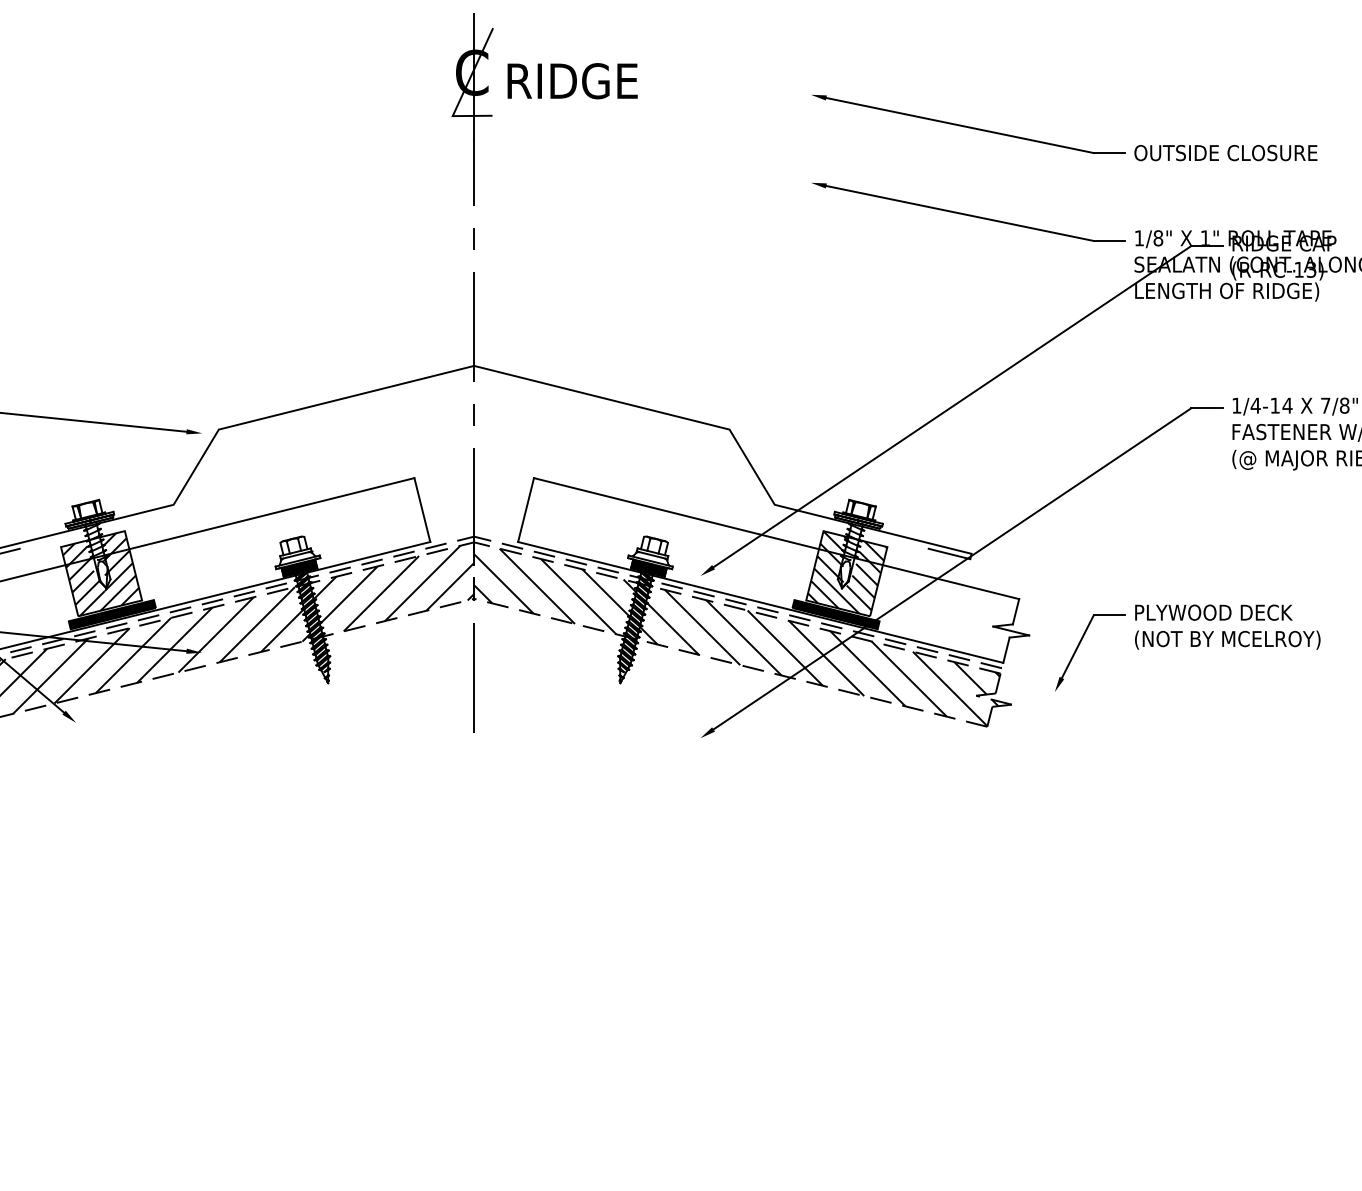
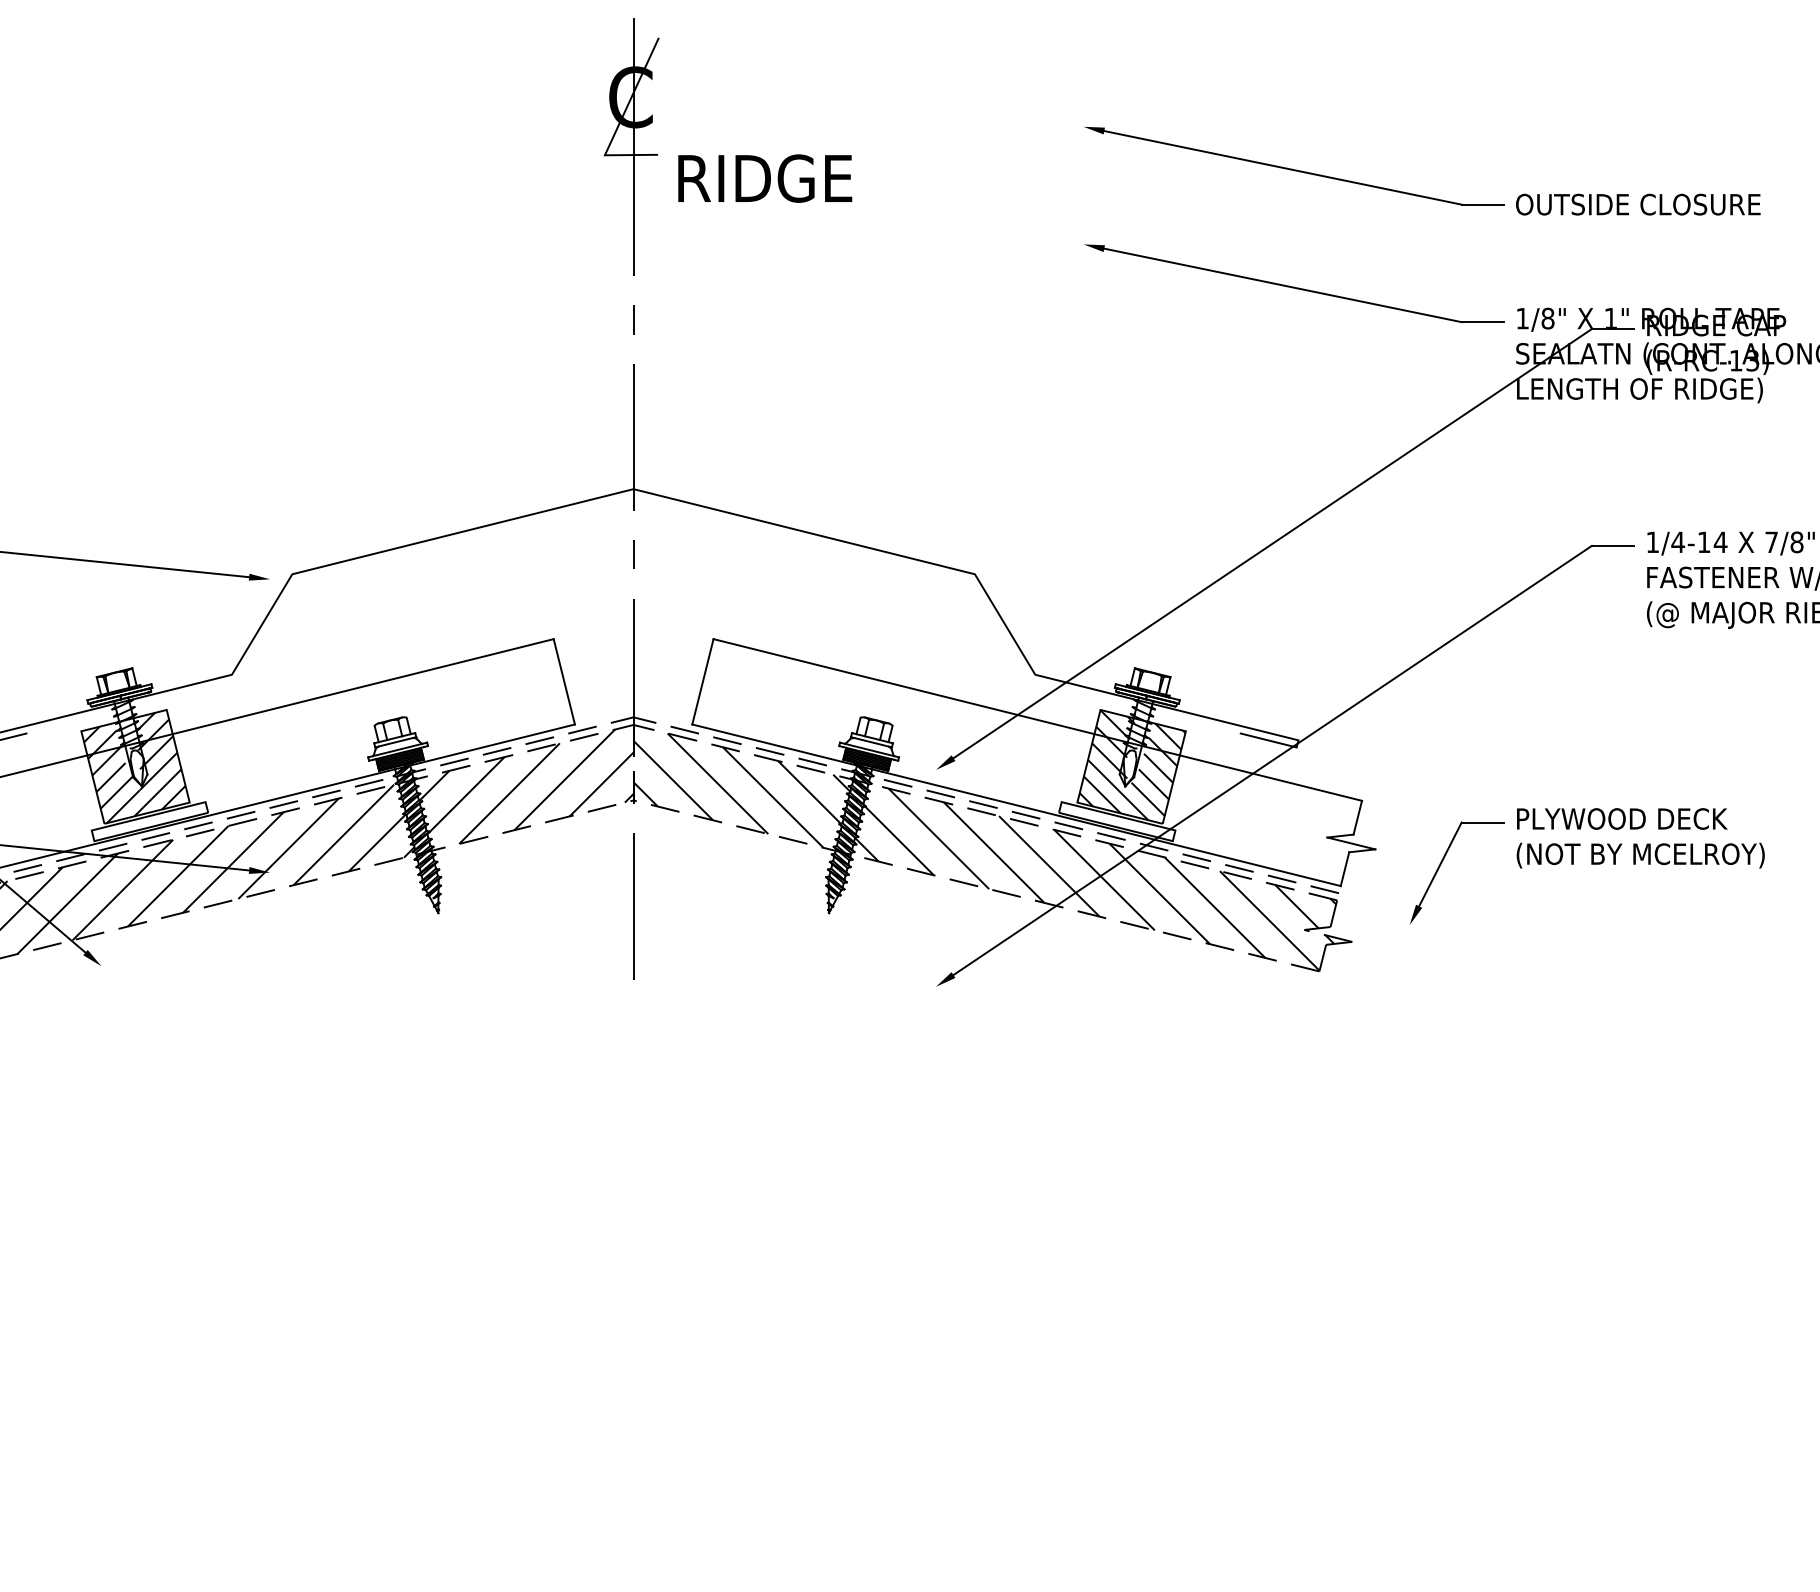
text: (572, 81) -> (765, 178), moved
fill: (111, 614) -> (149, 821), removed
fill: (836, 614) -> (1117, 821), removed

